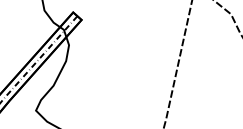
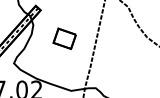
part: (122, 68) -> (64, 38), added

